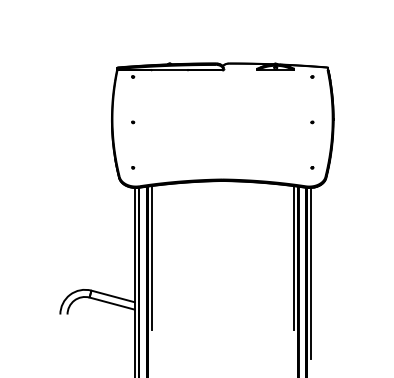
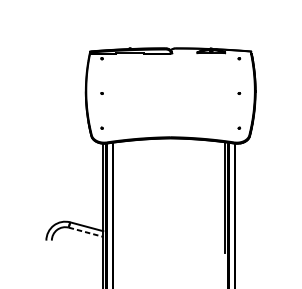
line: (151, 258) -> (116, 197), removed
line: (310, 272) -> (237, 208), removed
line: (112, 303) -> (86, 232), solid -> dashed

